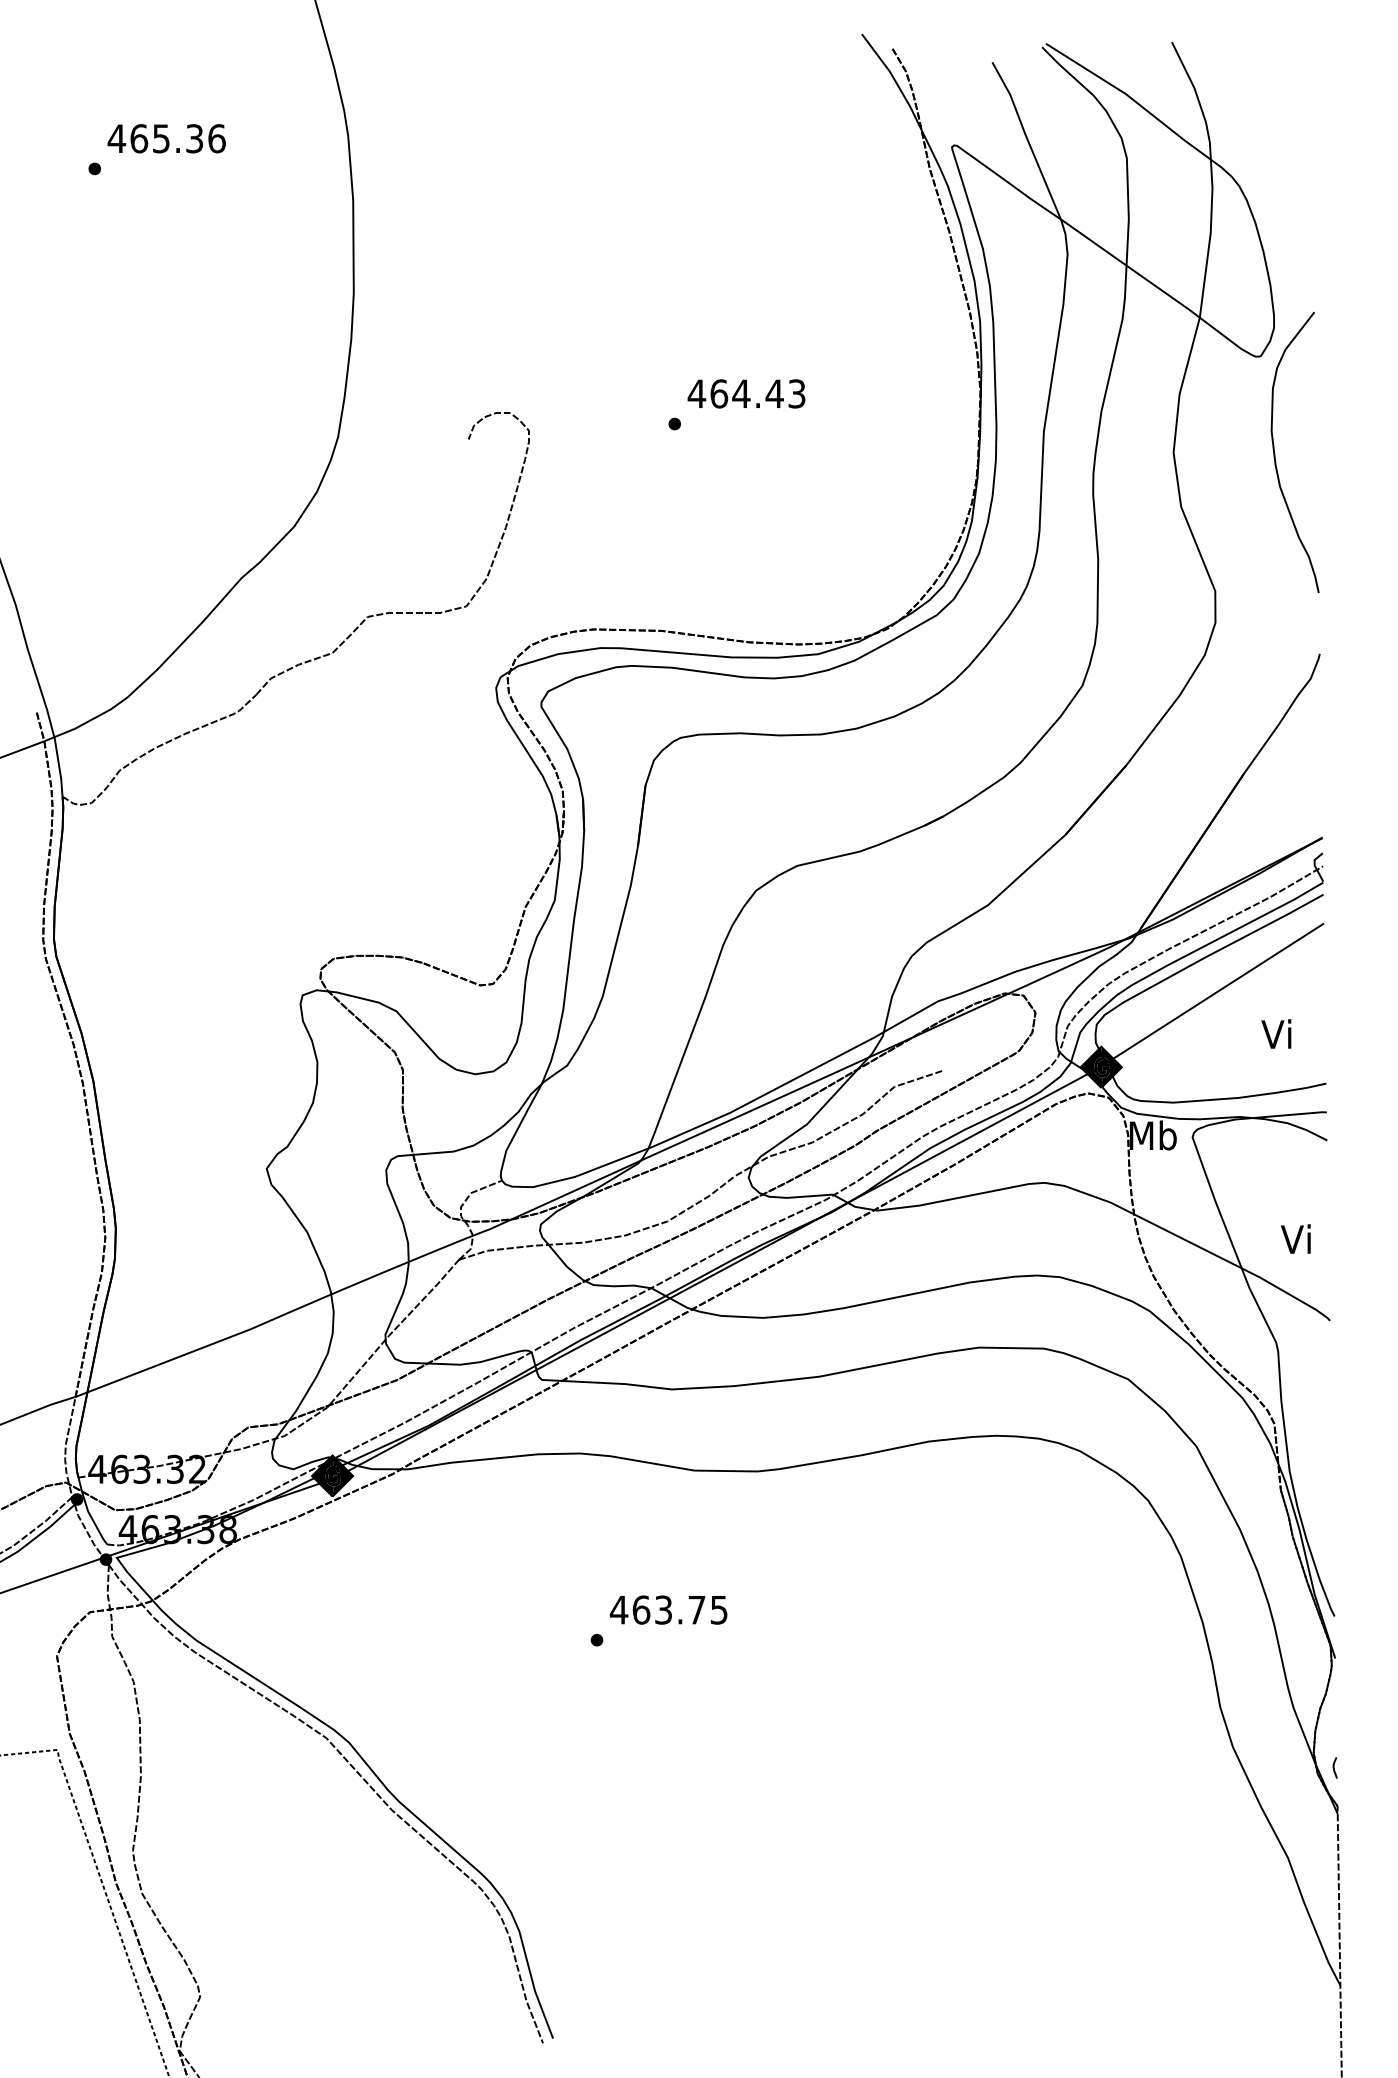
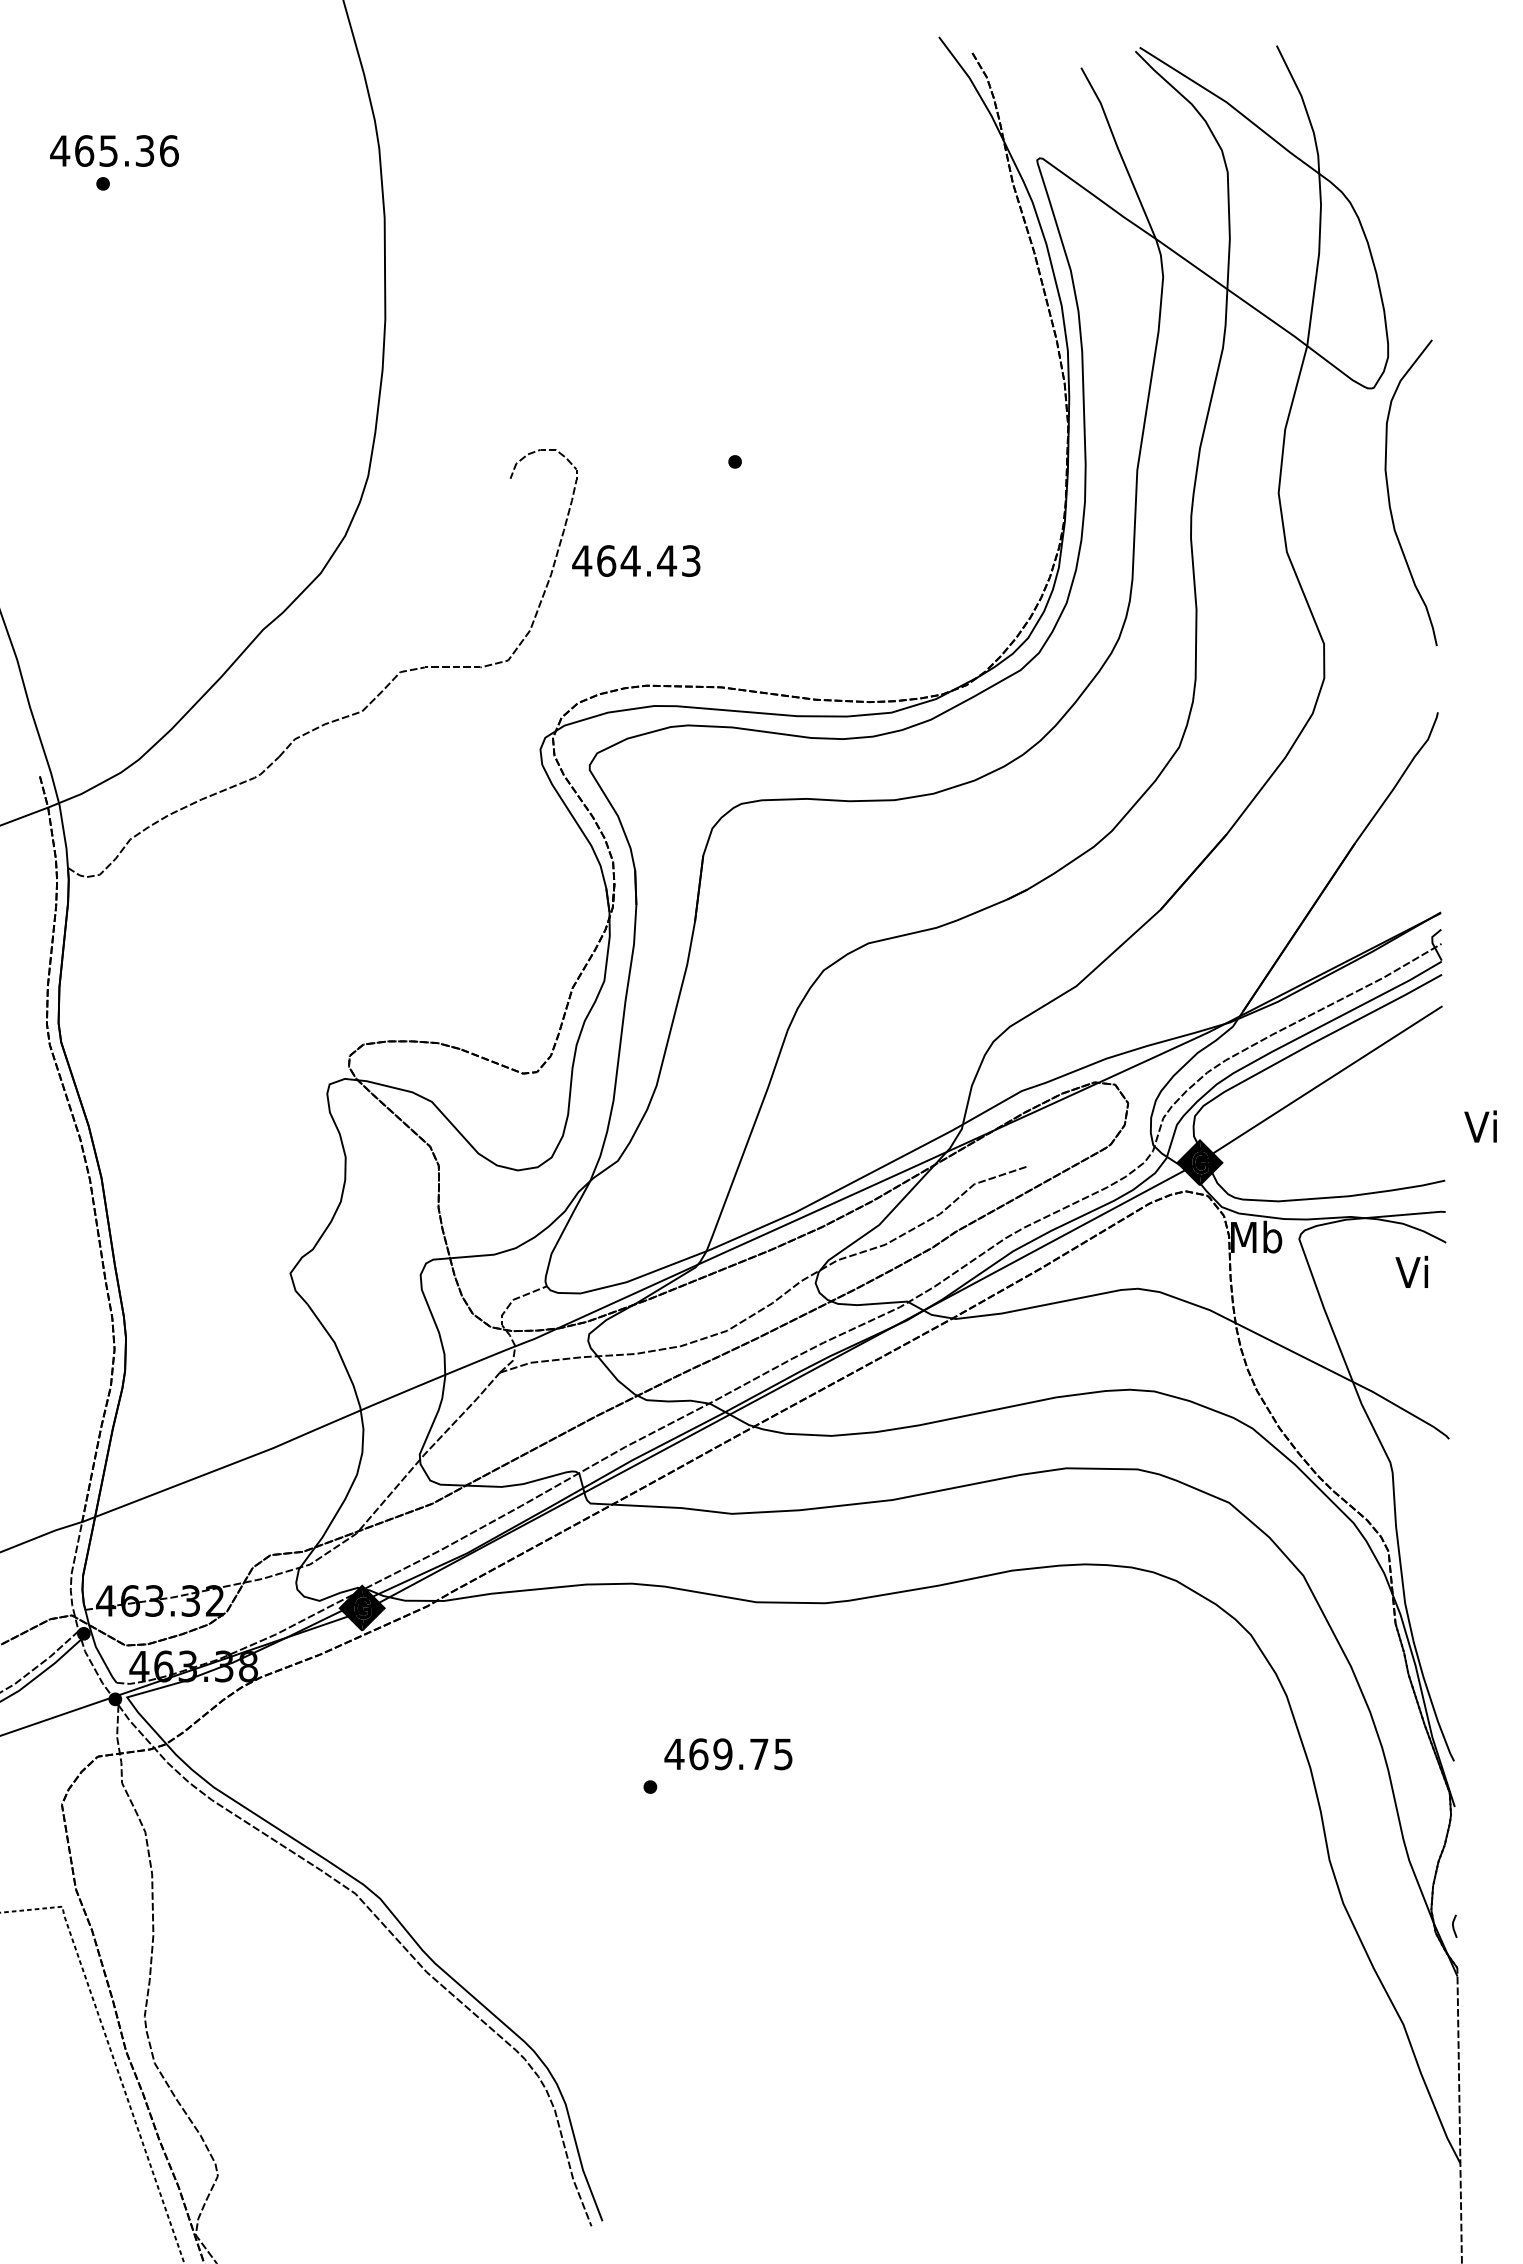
text: (166, 138) -> (114, 150), moved
text: (746, 393) -> (636, 560), moved
text: (1276, 1033) -> (1480, 1126), moved
text: (1295, 1238) -> (1411, 1271), moved
text: (663, 1610) -> (722, 1754), 463.75 -> 469.75

